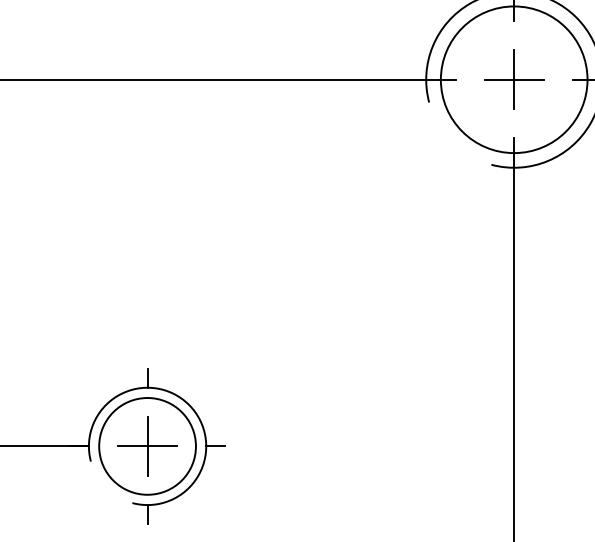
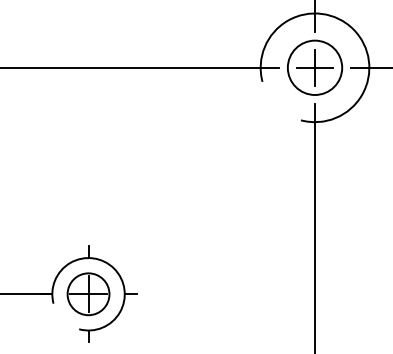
circle: (513, 79) -> (314, 67), size x0.6
circle: (147, 446) -> (88, 294), size x0.7

